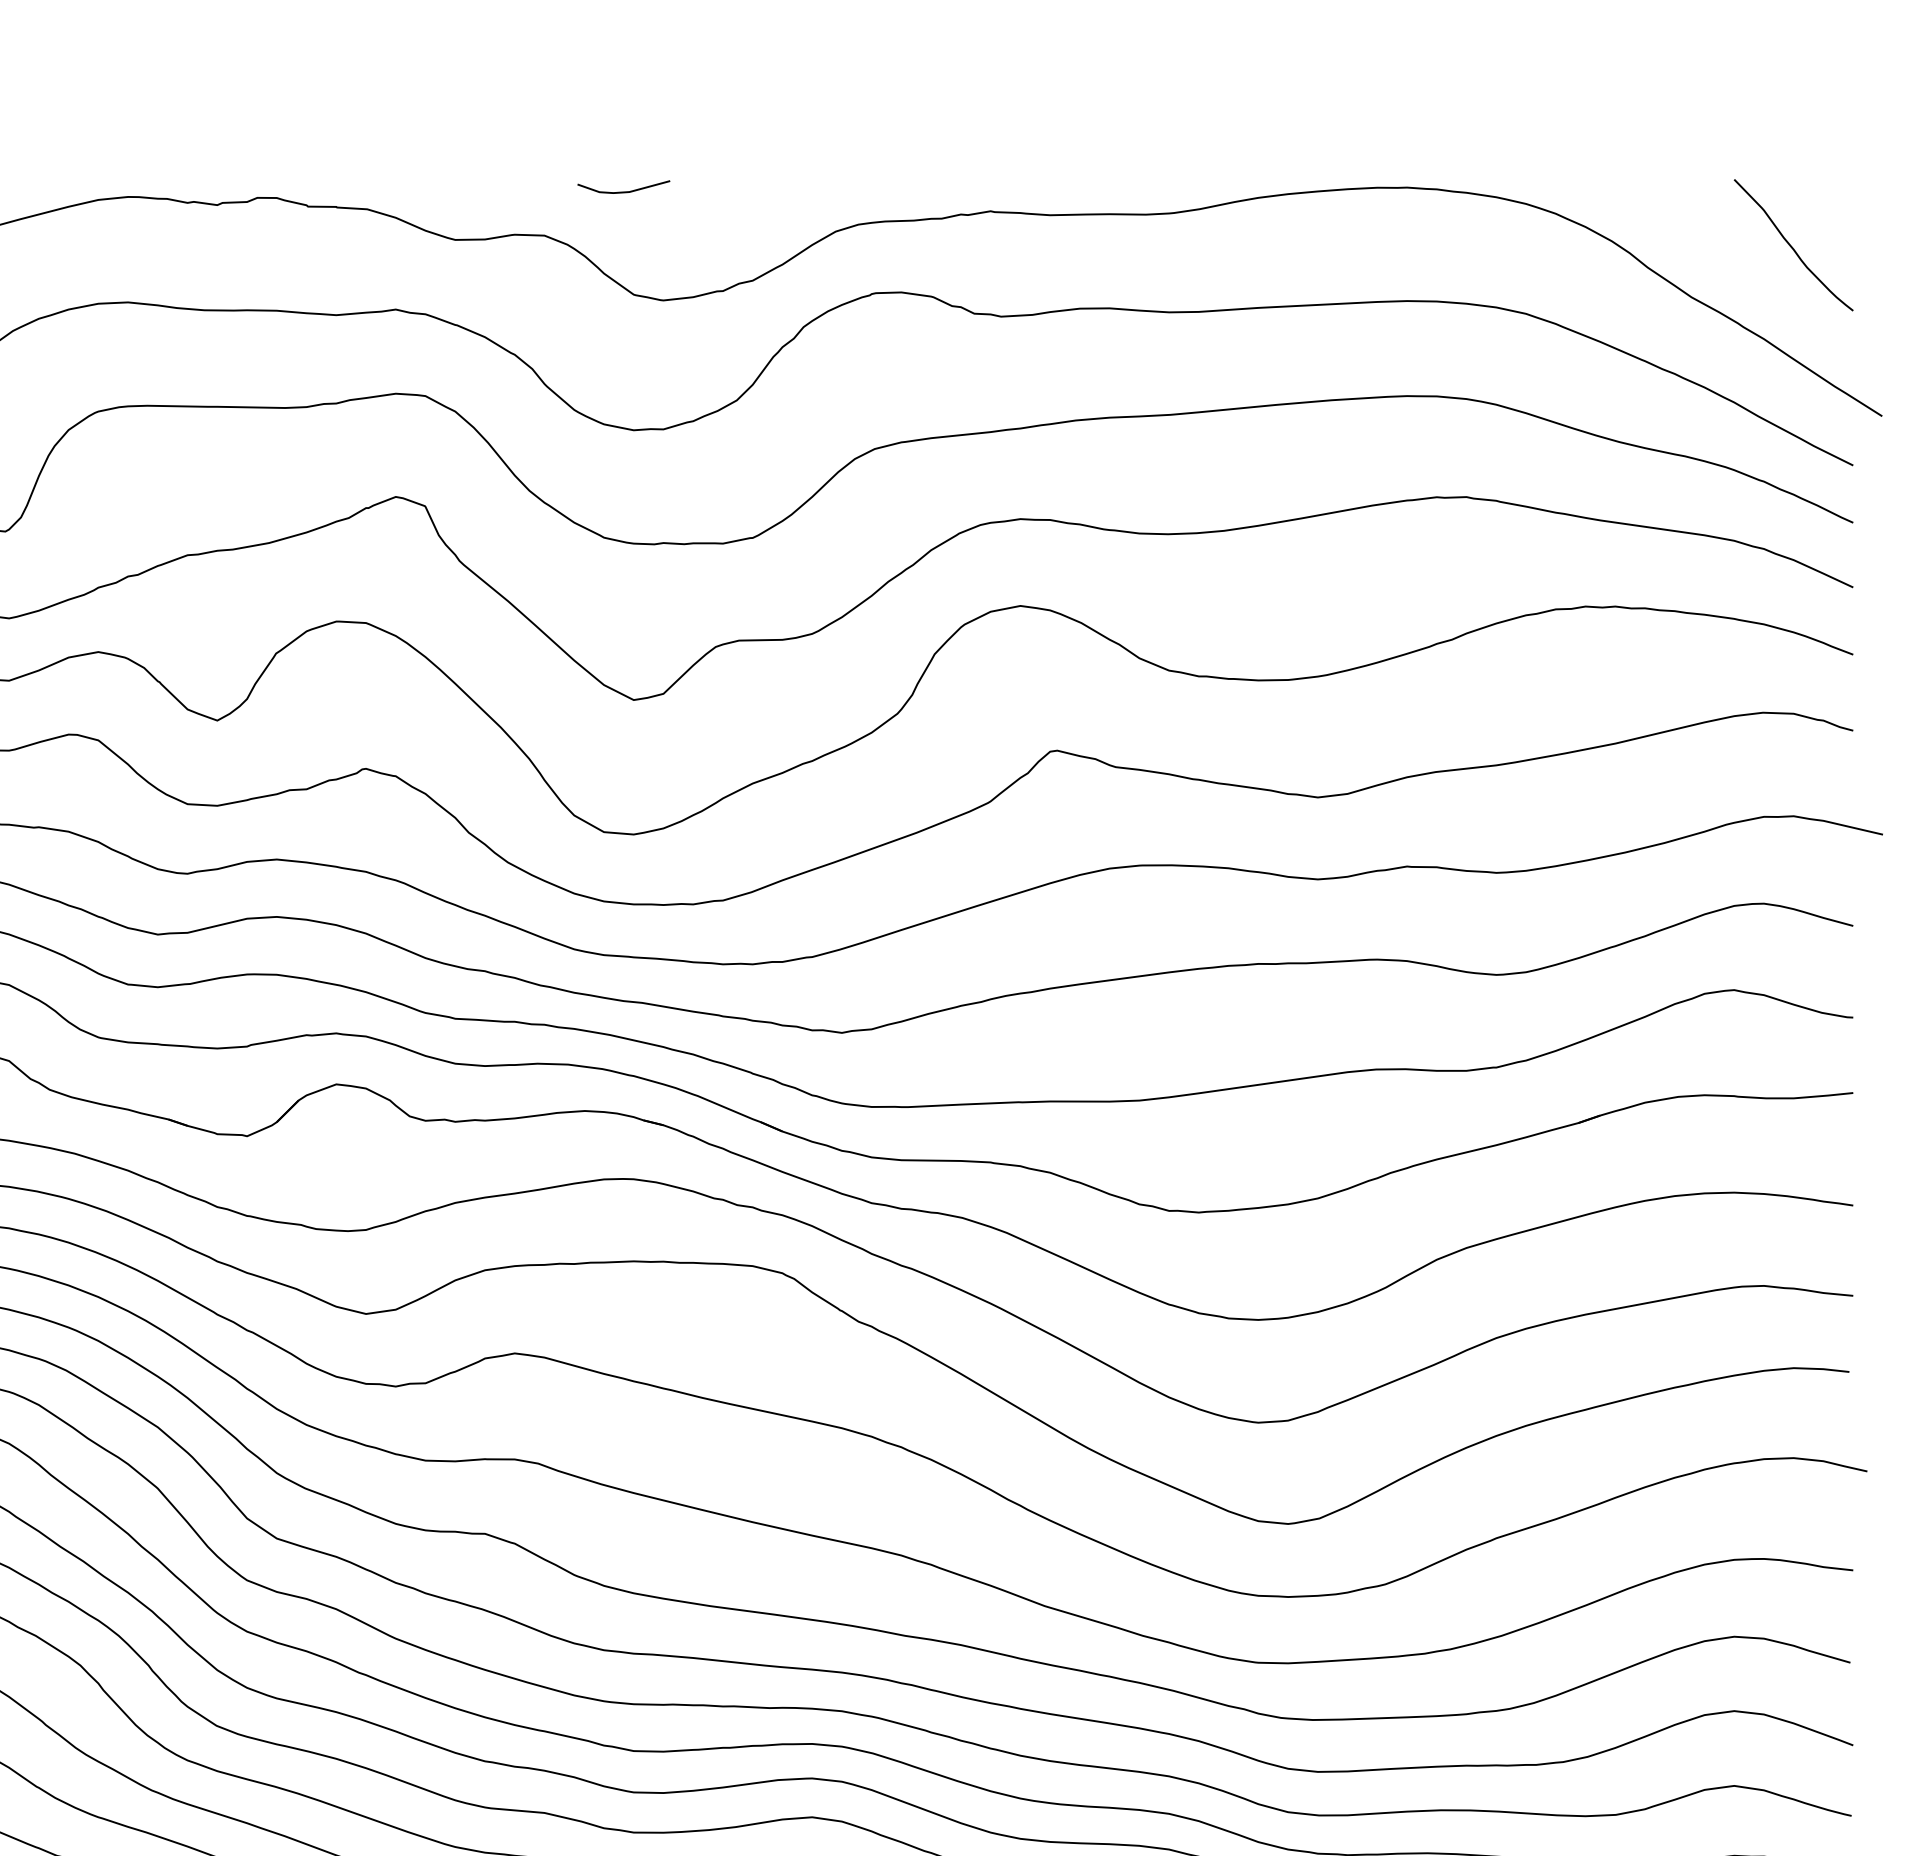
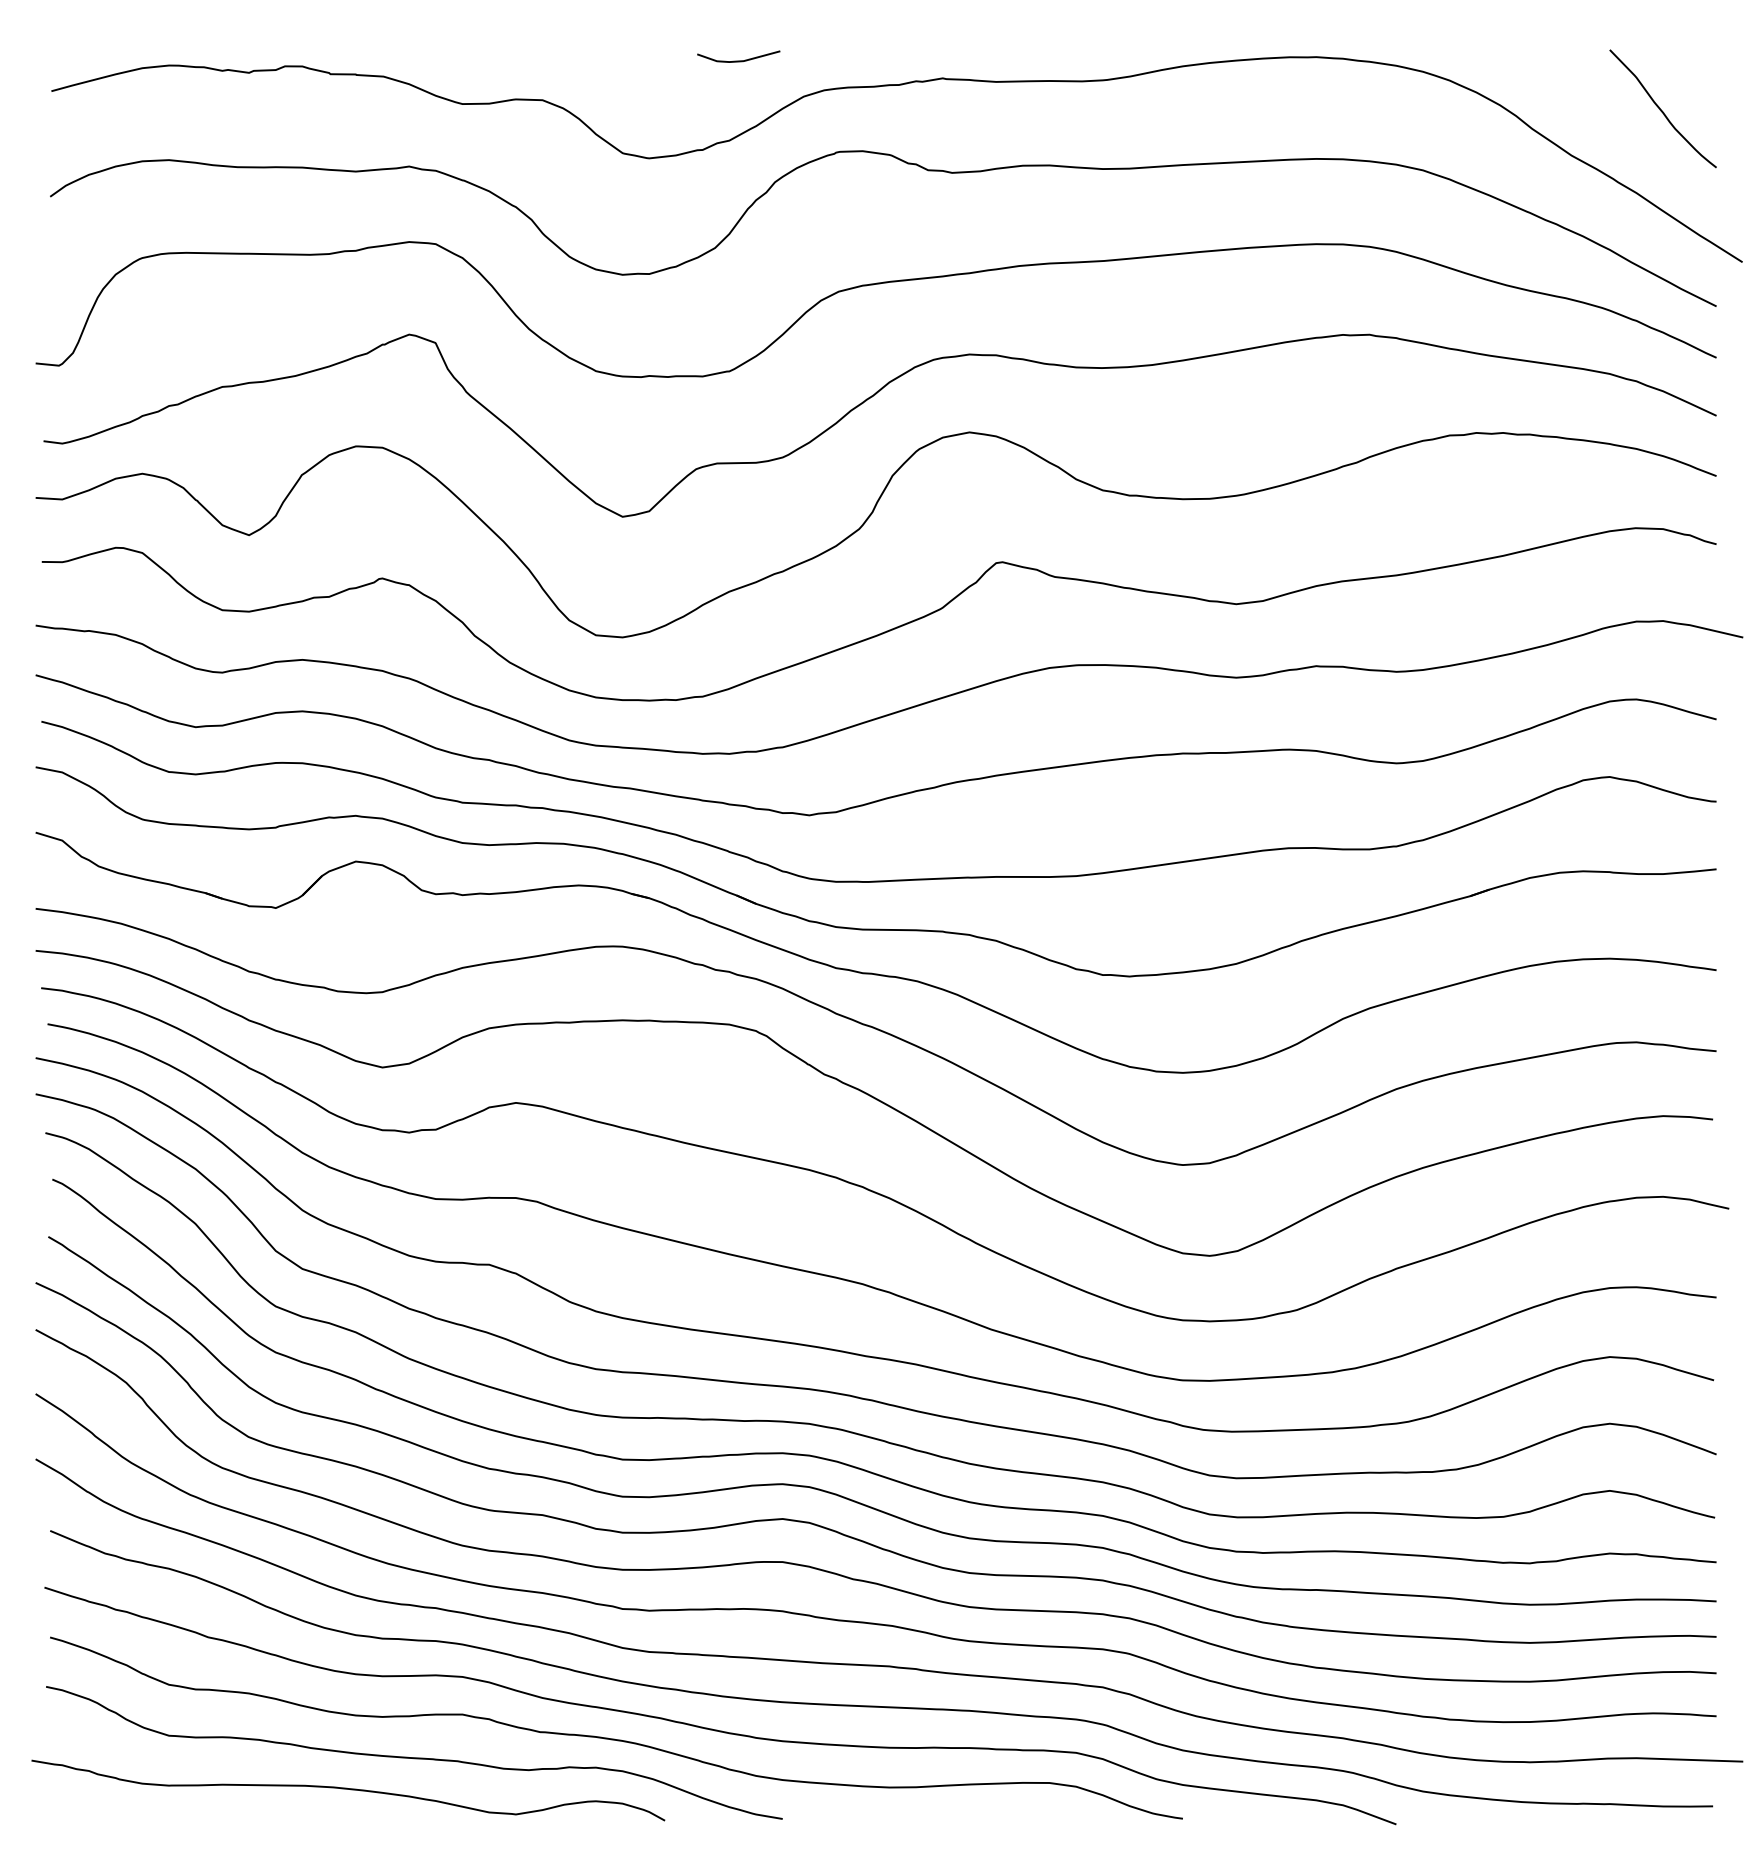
line: (623, 191) -> (738, 60), moved

